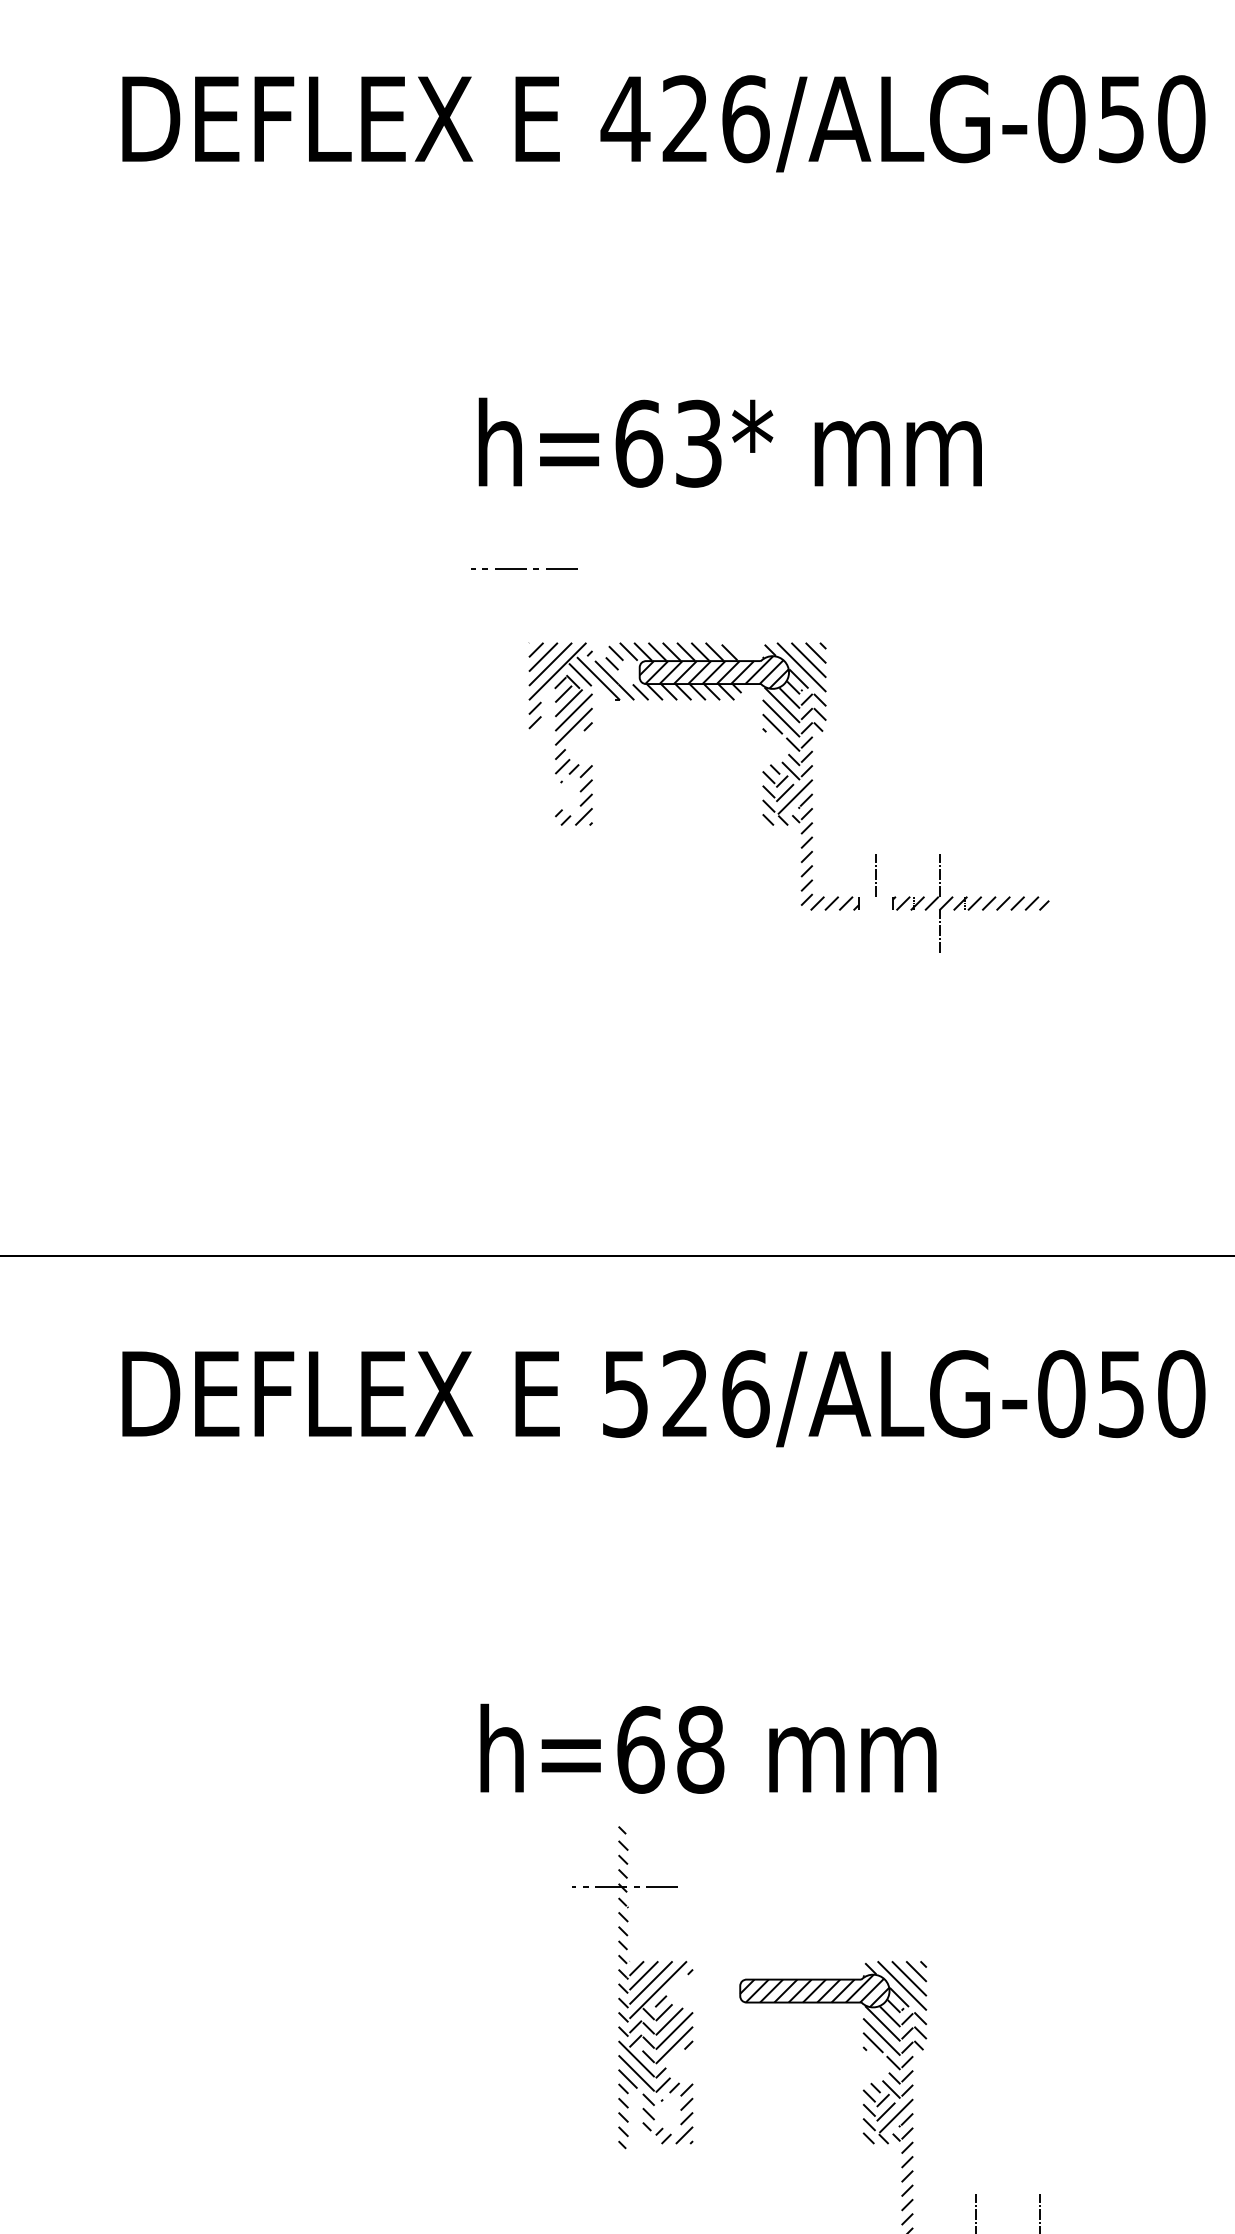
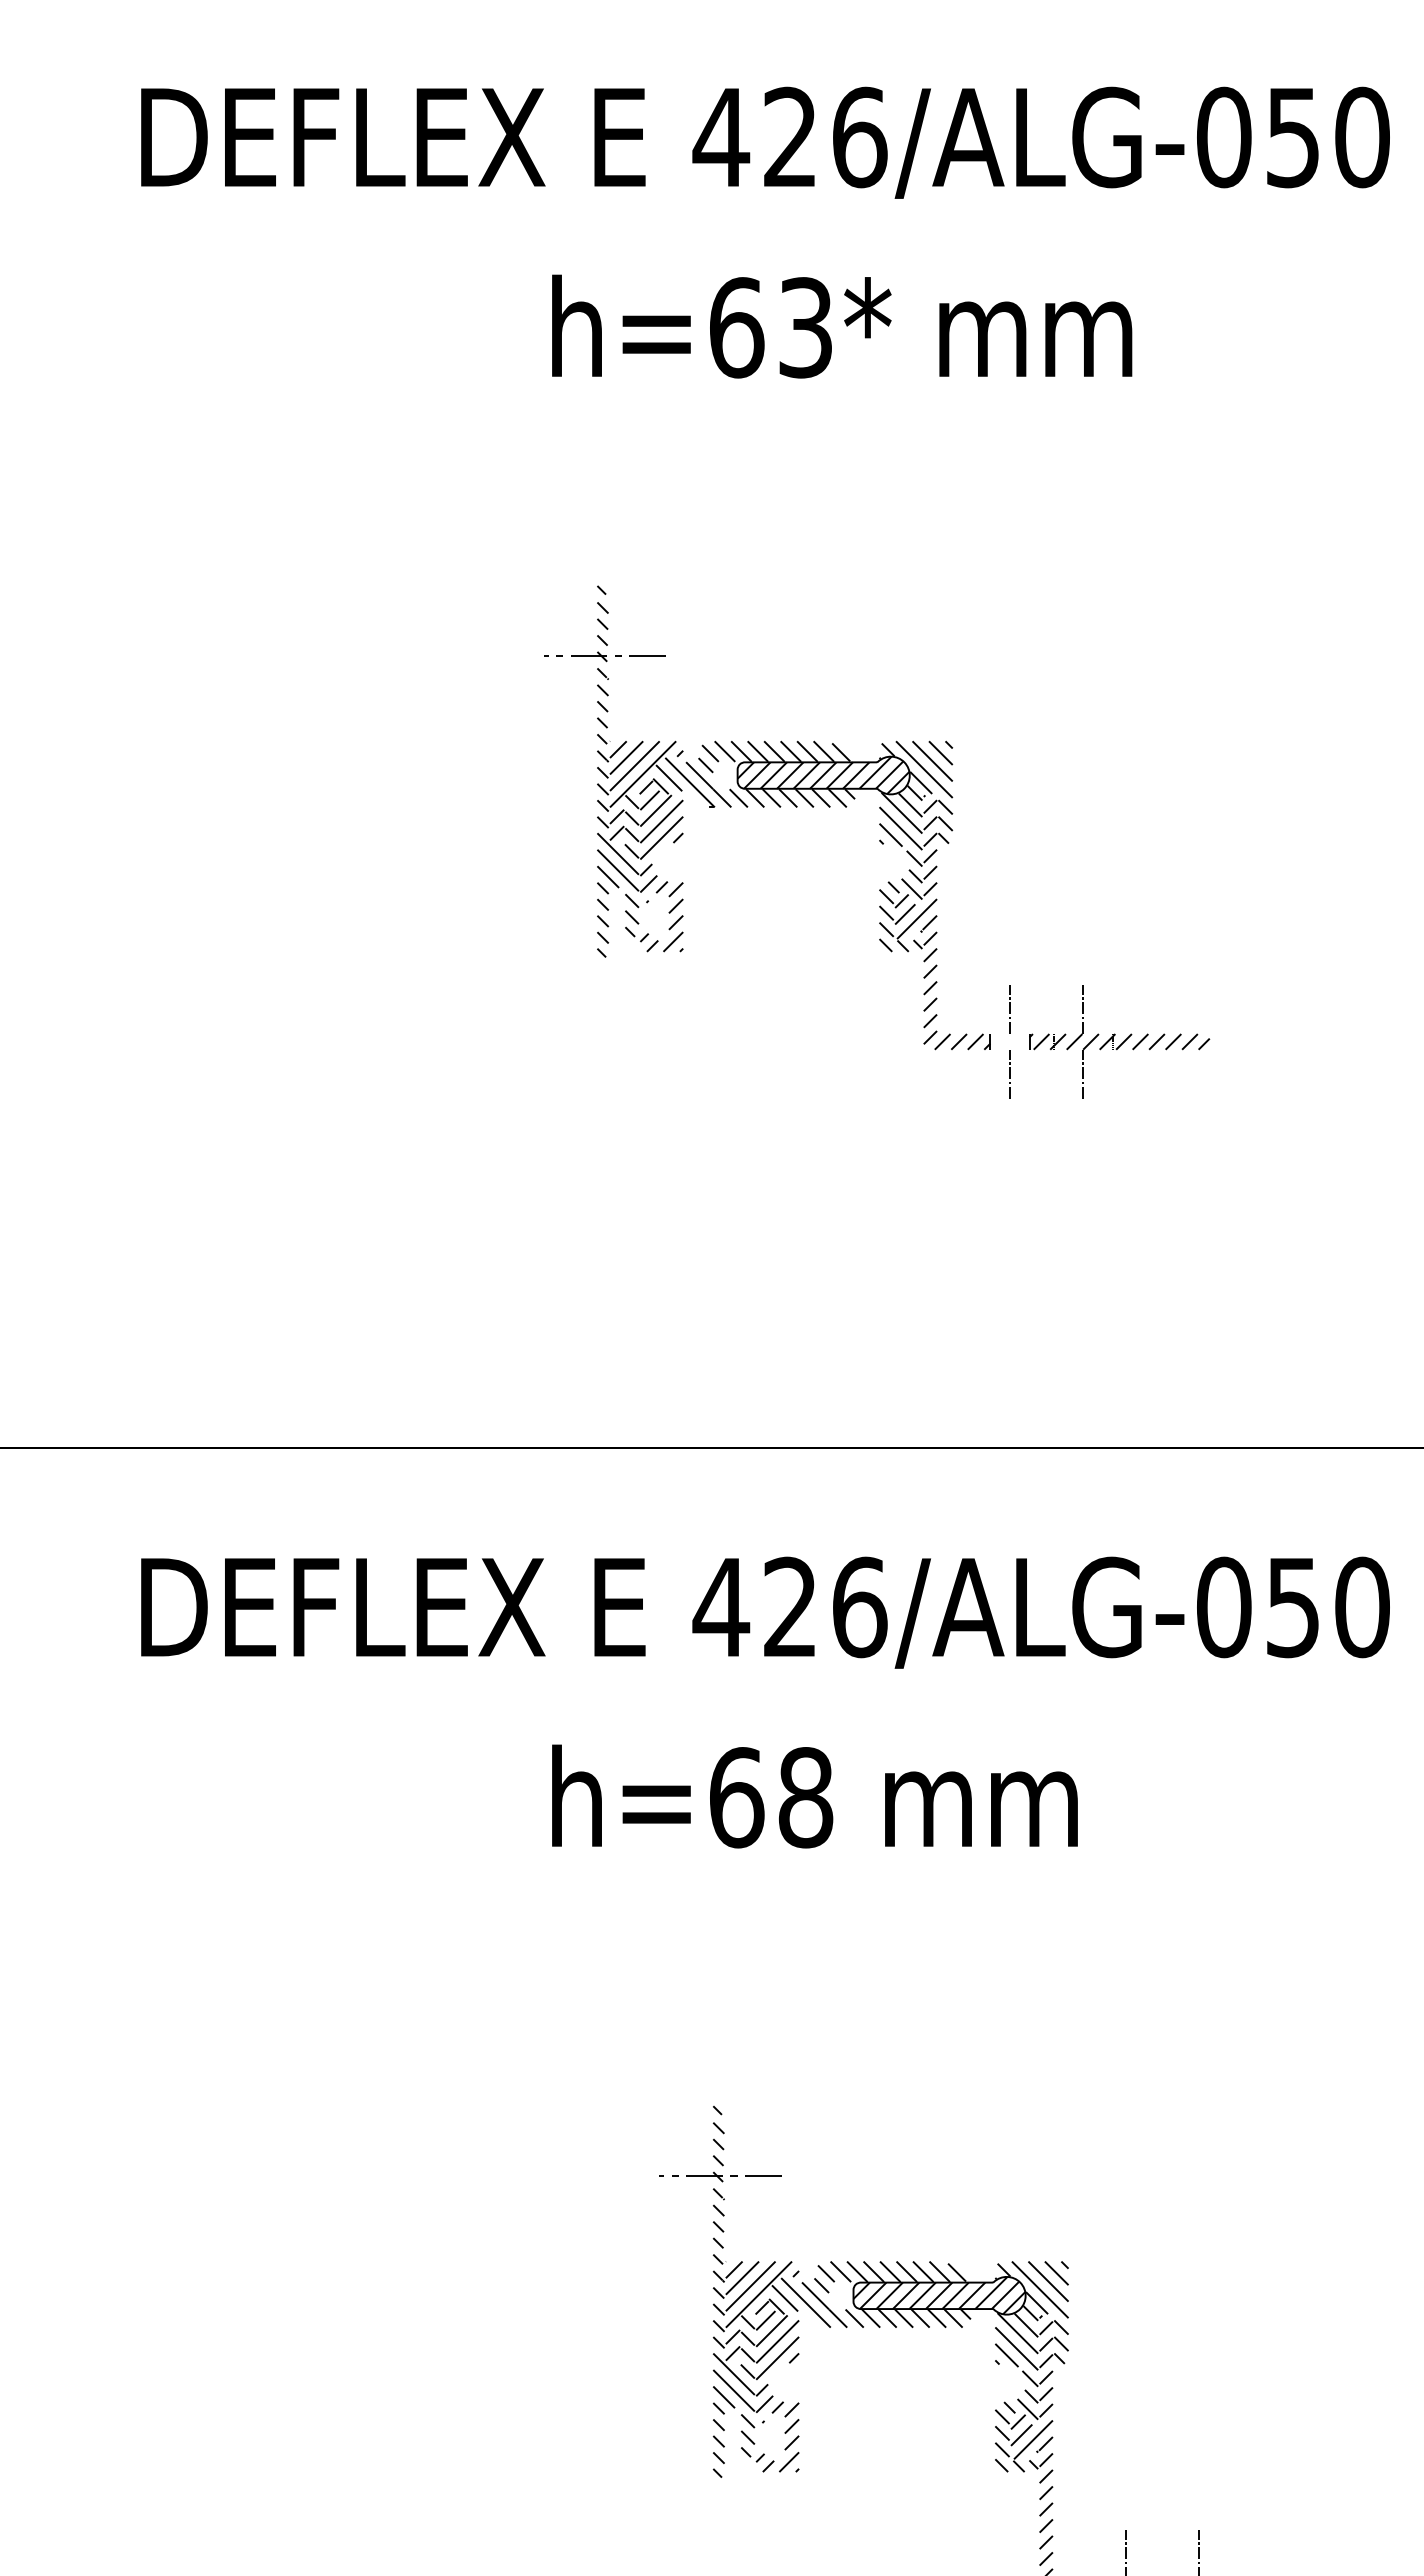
text: (730, 442) -> (842, 326), moved
hatch: (535, 669) -> (617, 771), added
line: (875, 931) -> (1009, 1074), added
text: (625, 1394) -> (721, 1608), 526/ALG-050 -> 426/ALG-050
text: (708, 1748) -> (814, 1796), moved
hatch: (754, 1989) -> (869, 2294), added

